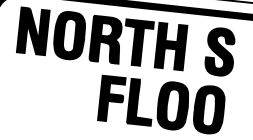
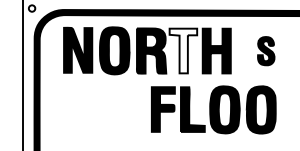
fill: (138, 42) -> (183, 50), removed
part: (219, 51) -> (265, 50), size x0.6

